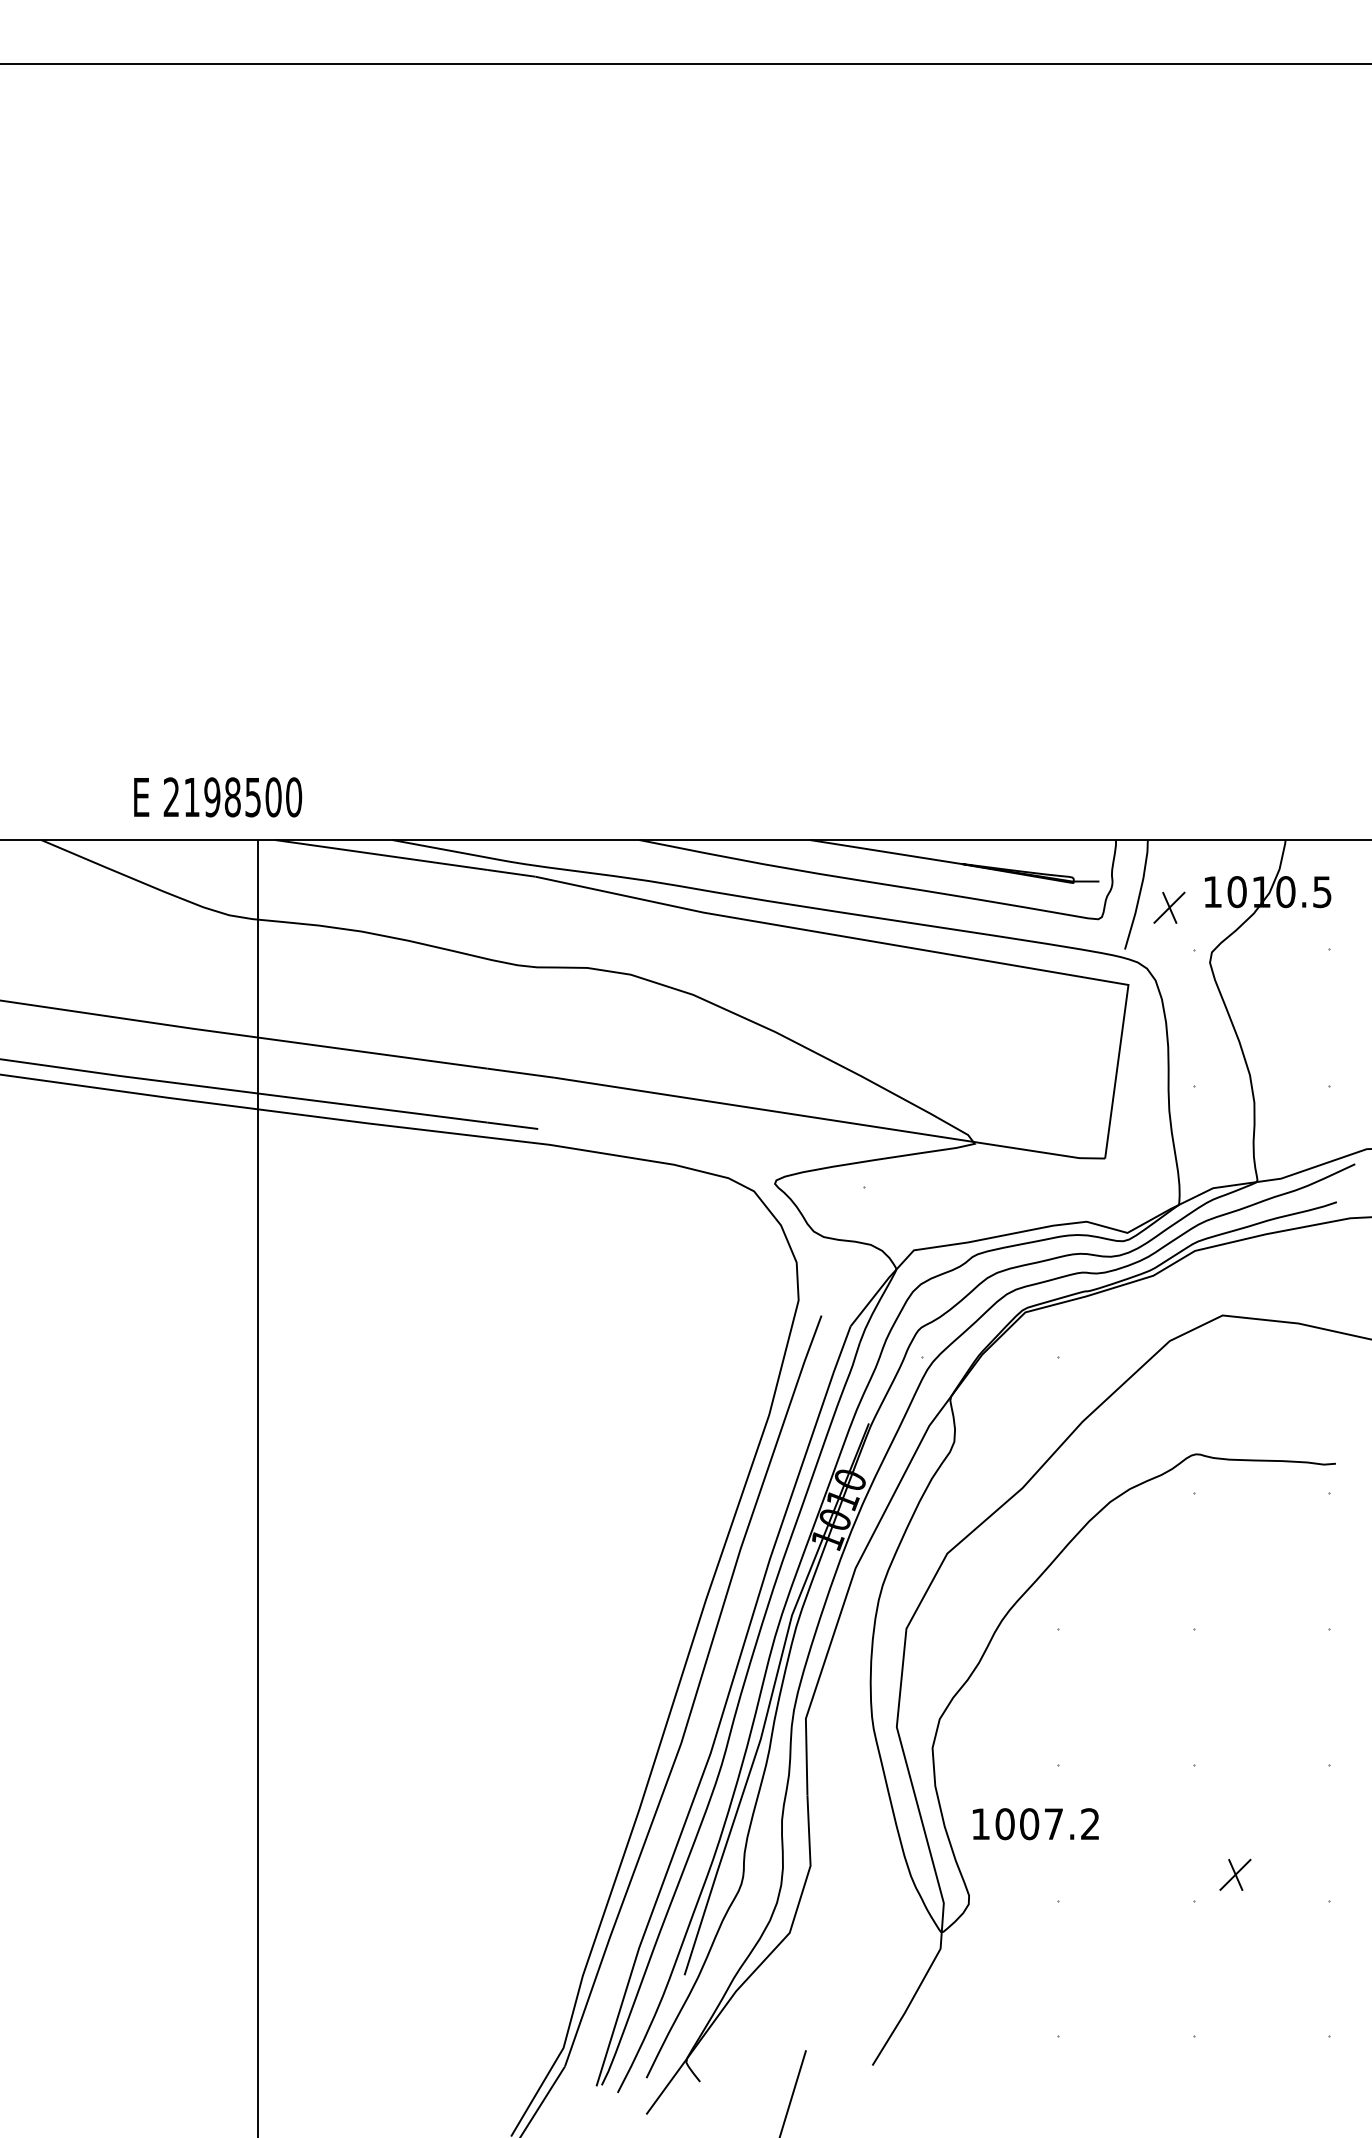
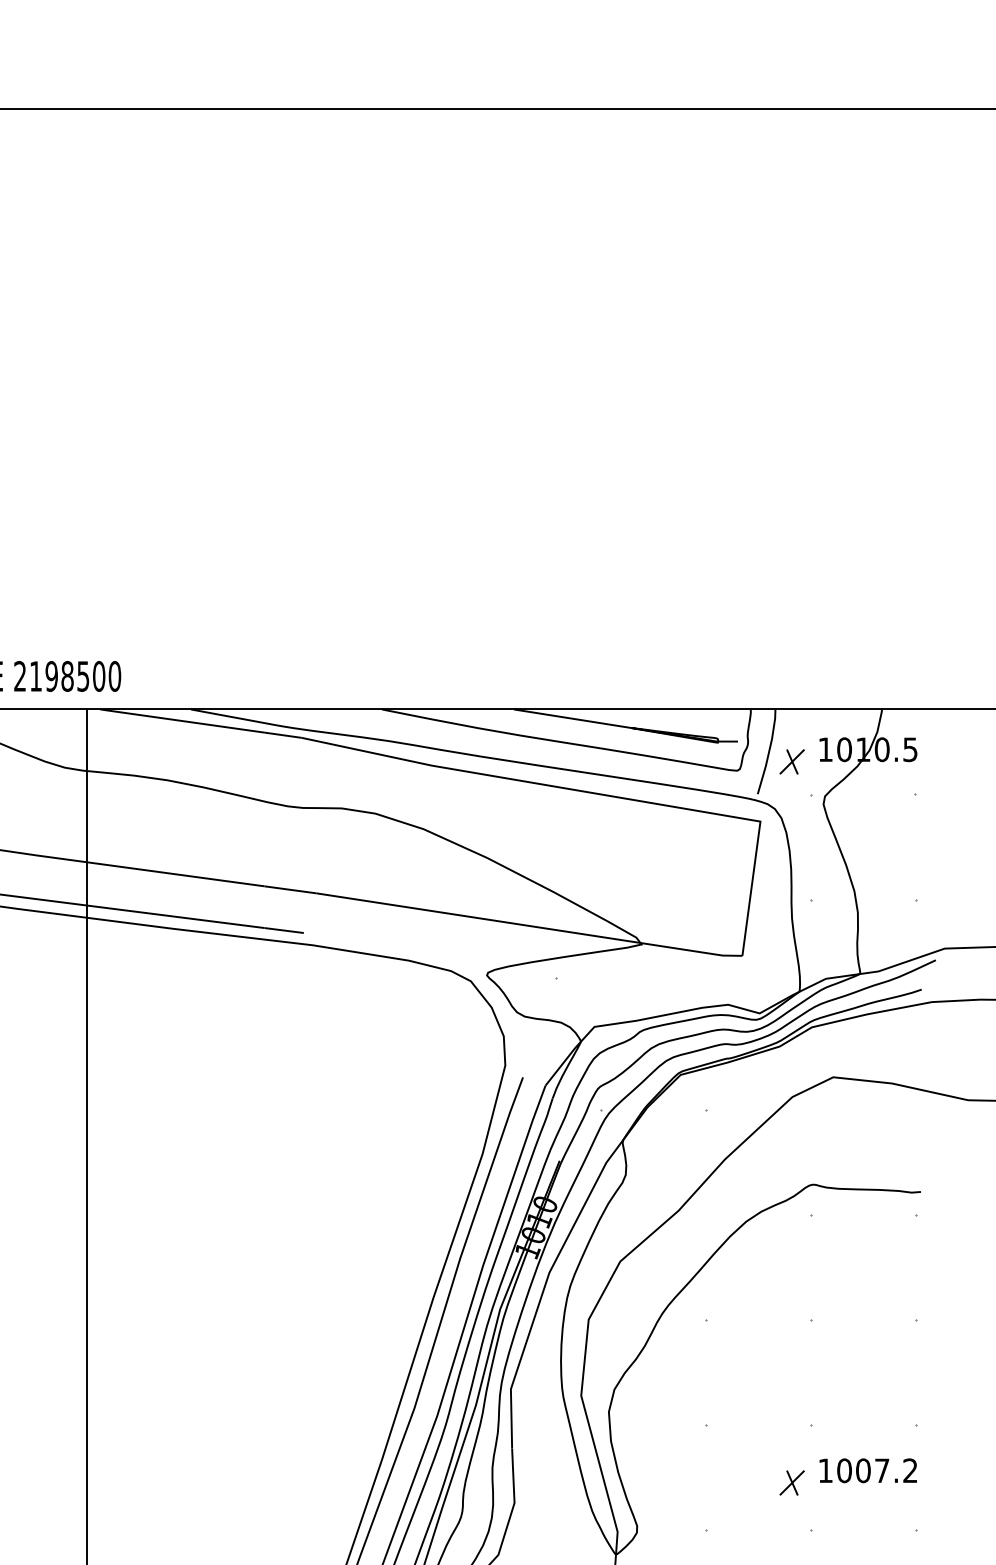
text: (1035, 1824) -> (868, 1471), moved
part: (1235, 1874) -> (792, 1482), moved

